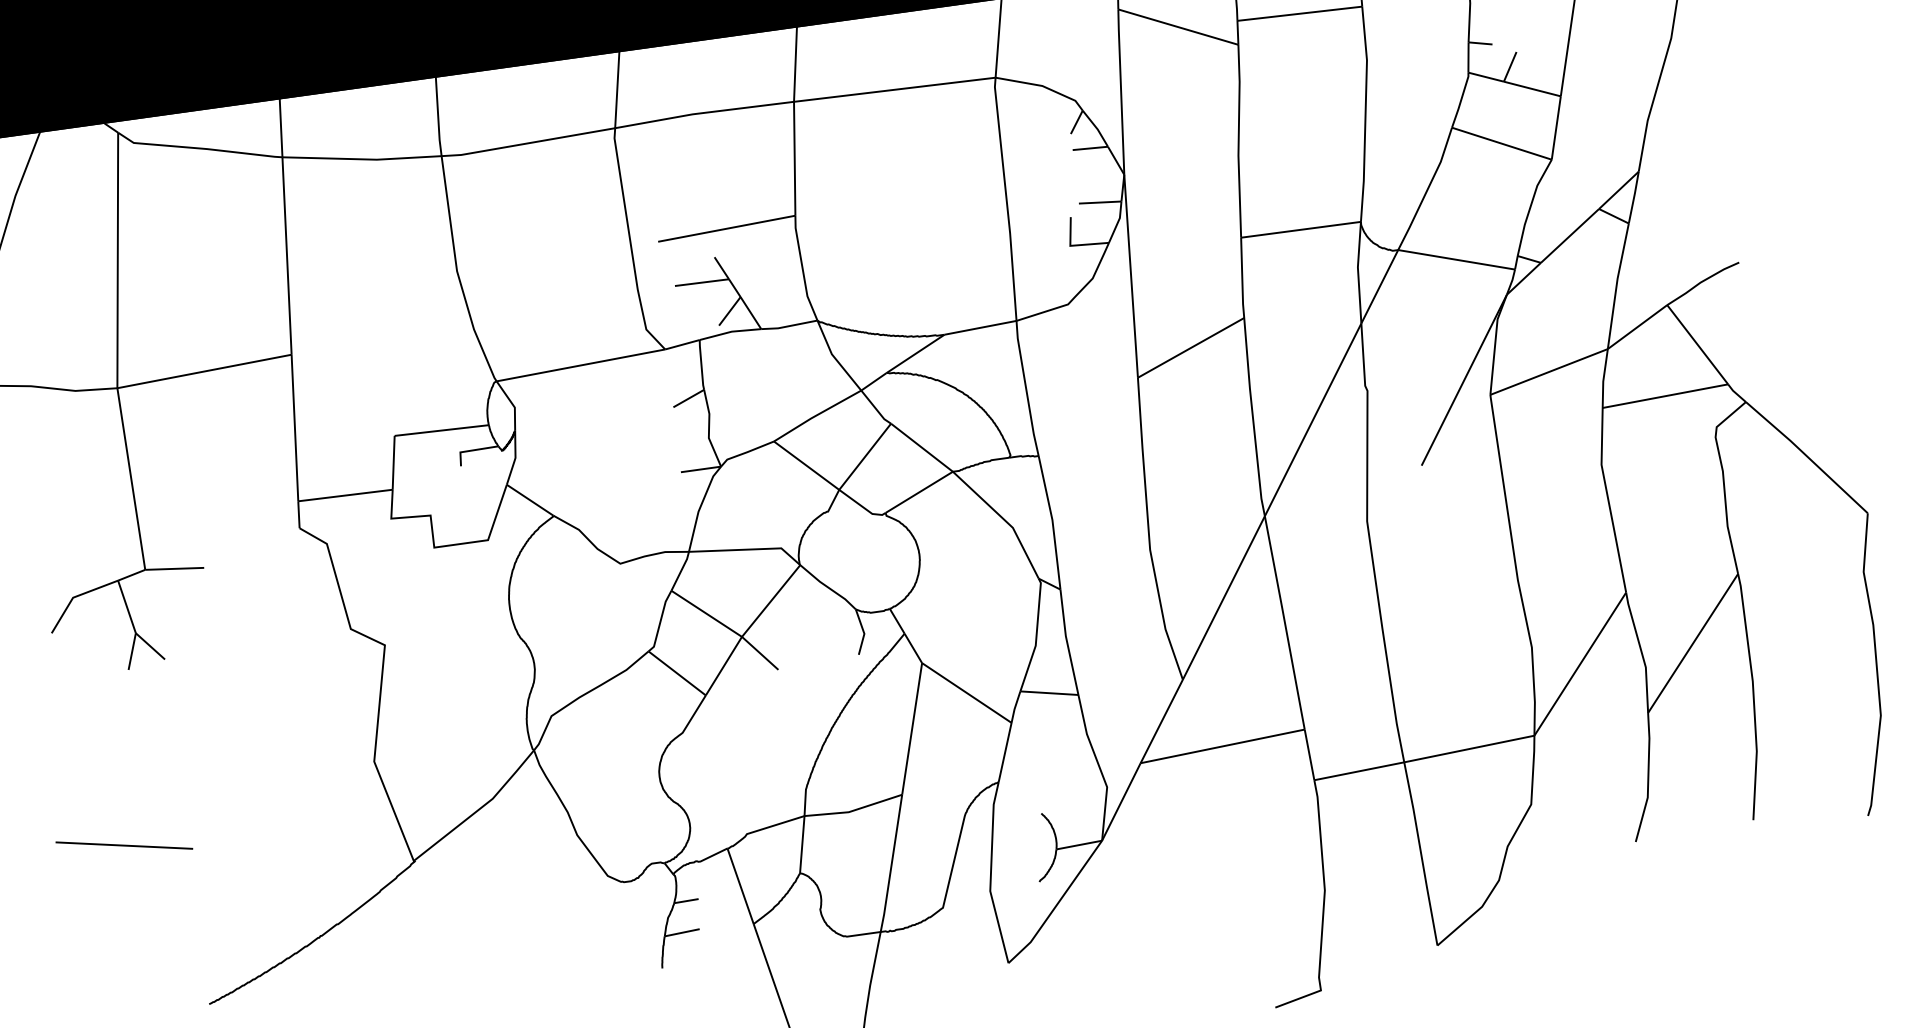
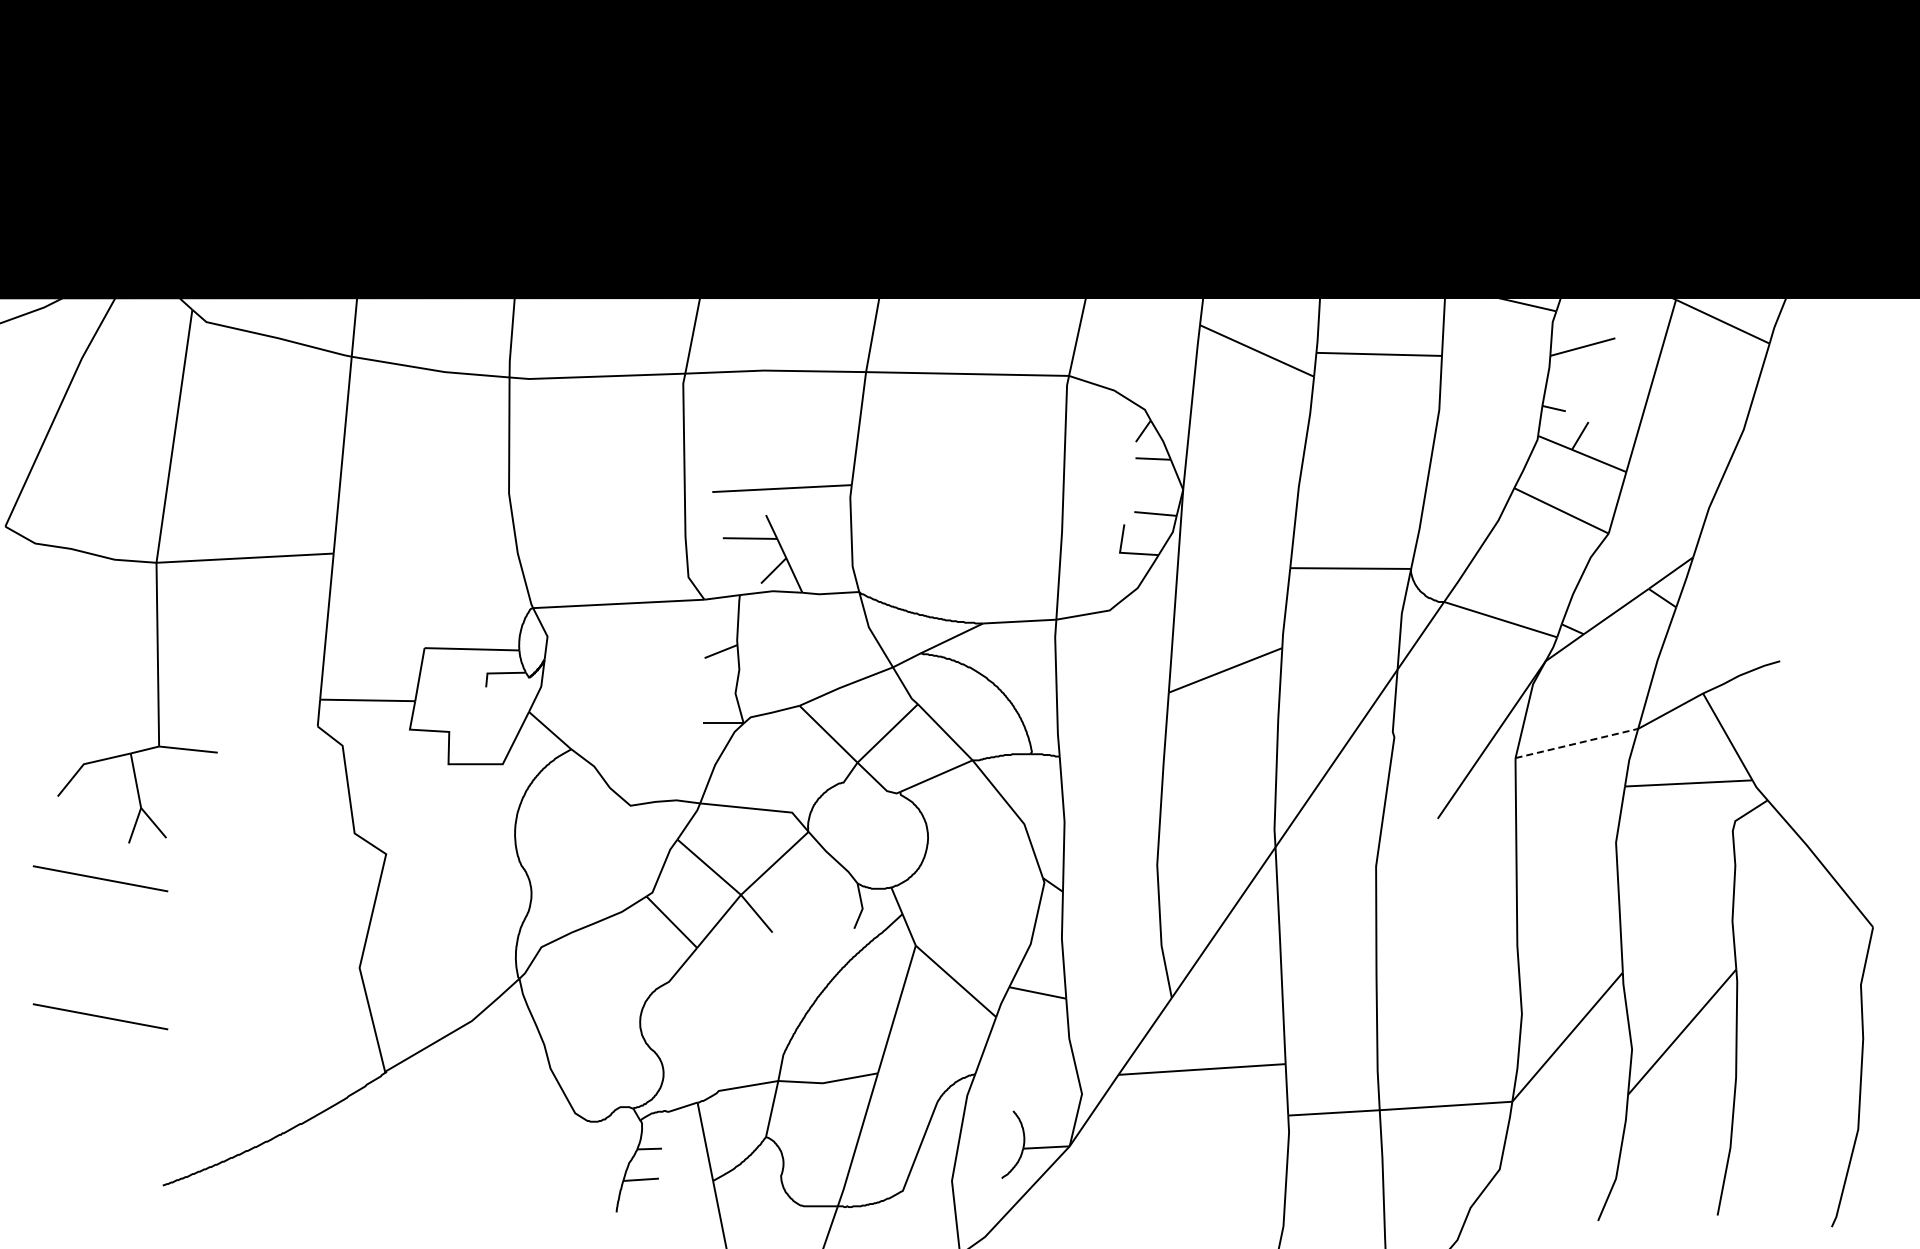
line: (1549, 371) -> (1577, 743), solid -> dashed
line: (105, 708) -> (100, 878), added

